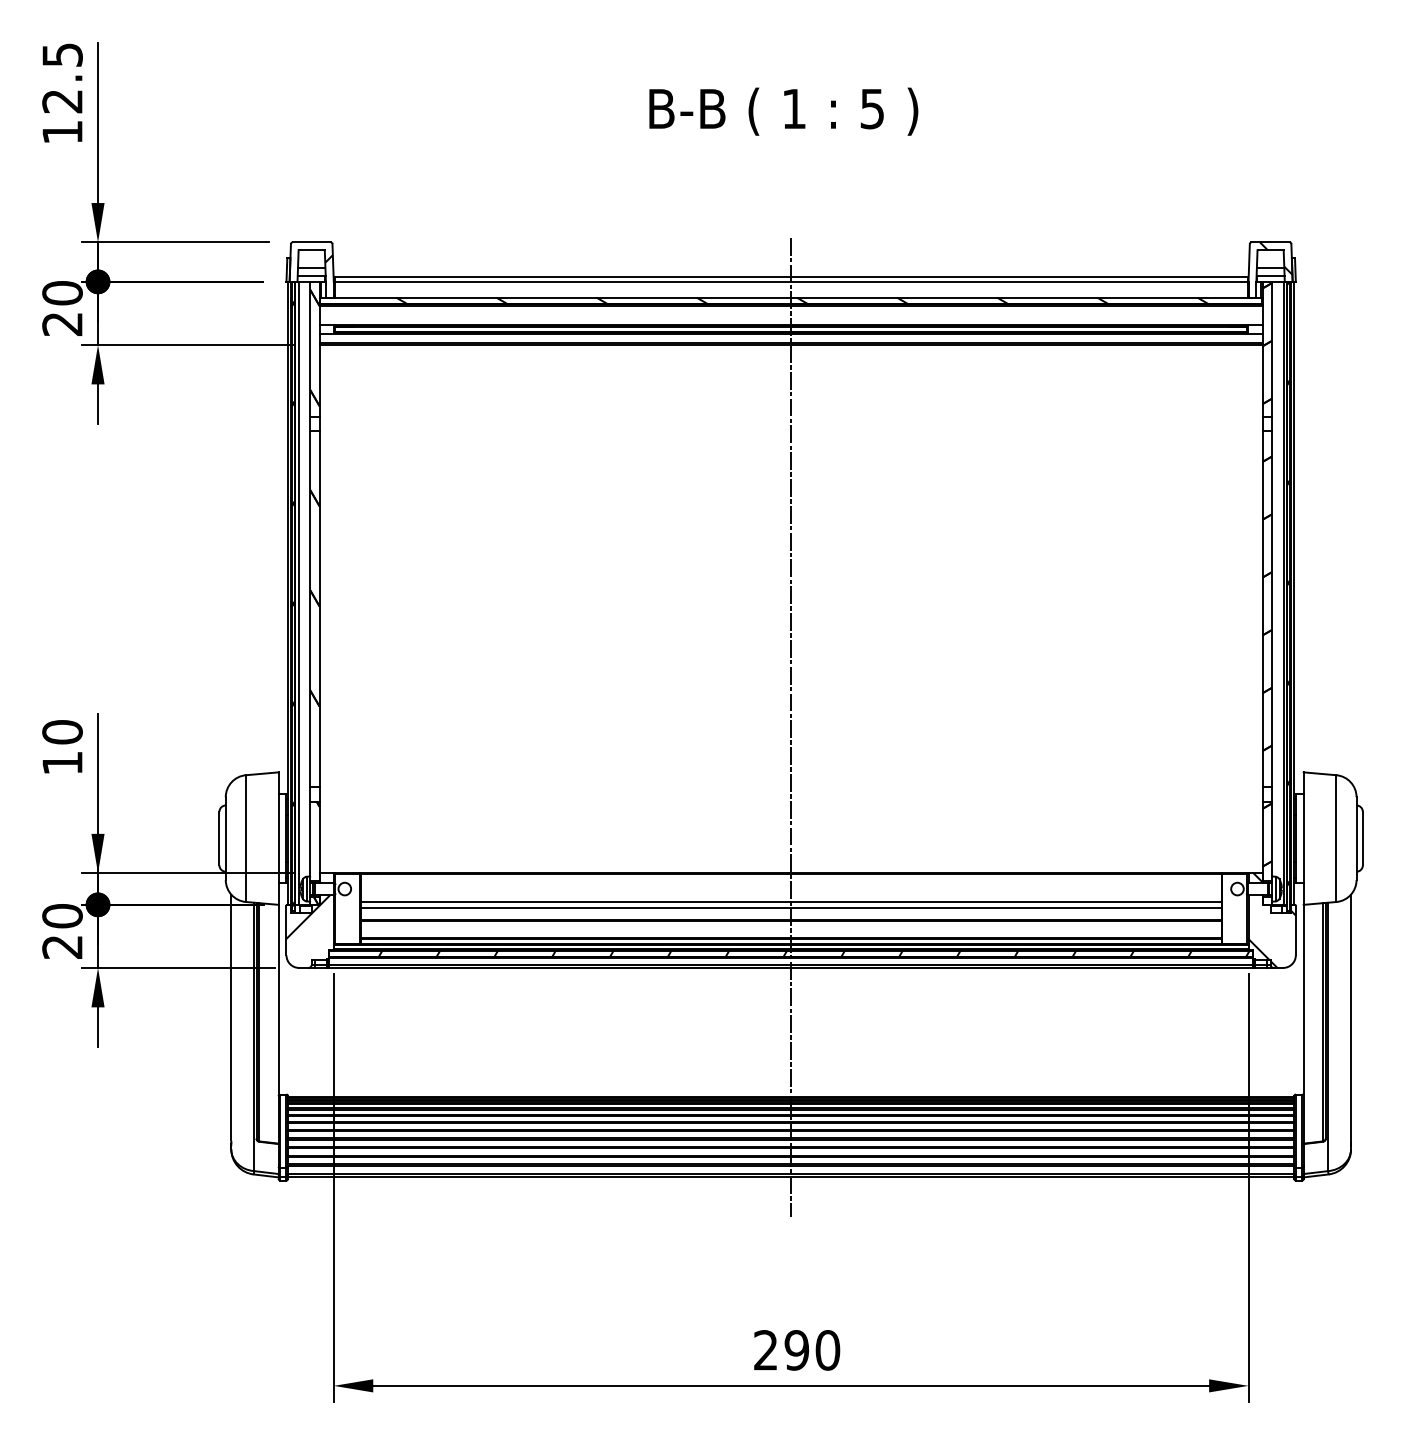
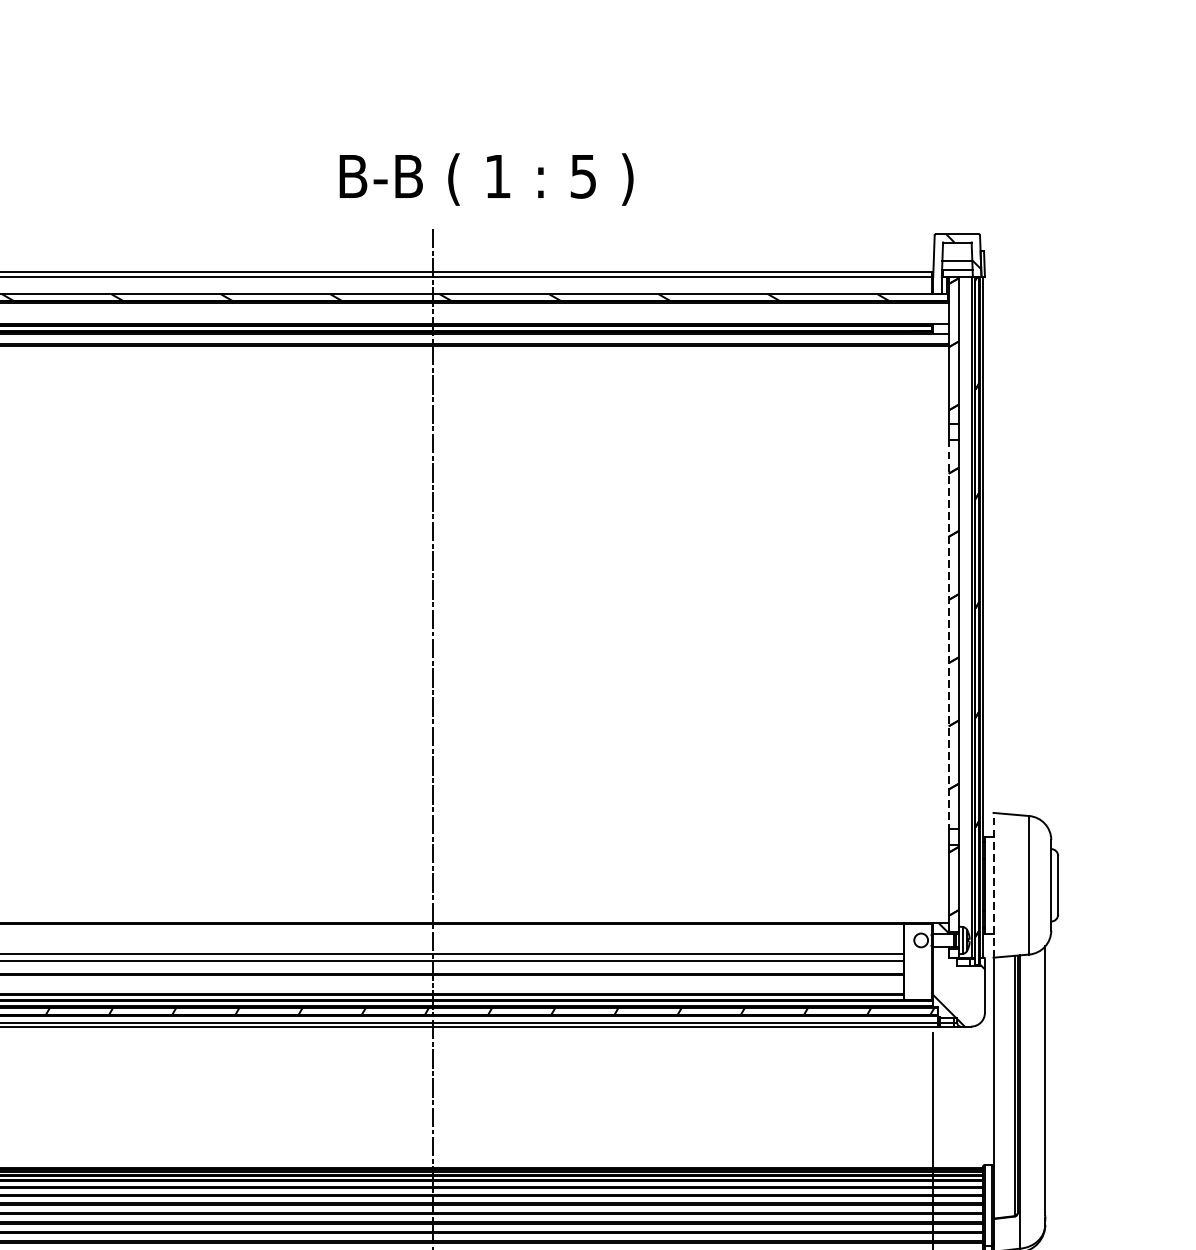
text: (783, 111) -> (486, 179), moved
line: (1262, 609) -> (948, 634), solid -> dashed
line: (1303, 838) -> (993, 885), solid -> dashed

